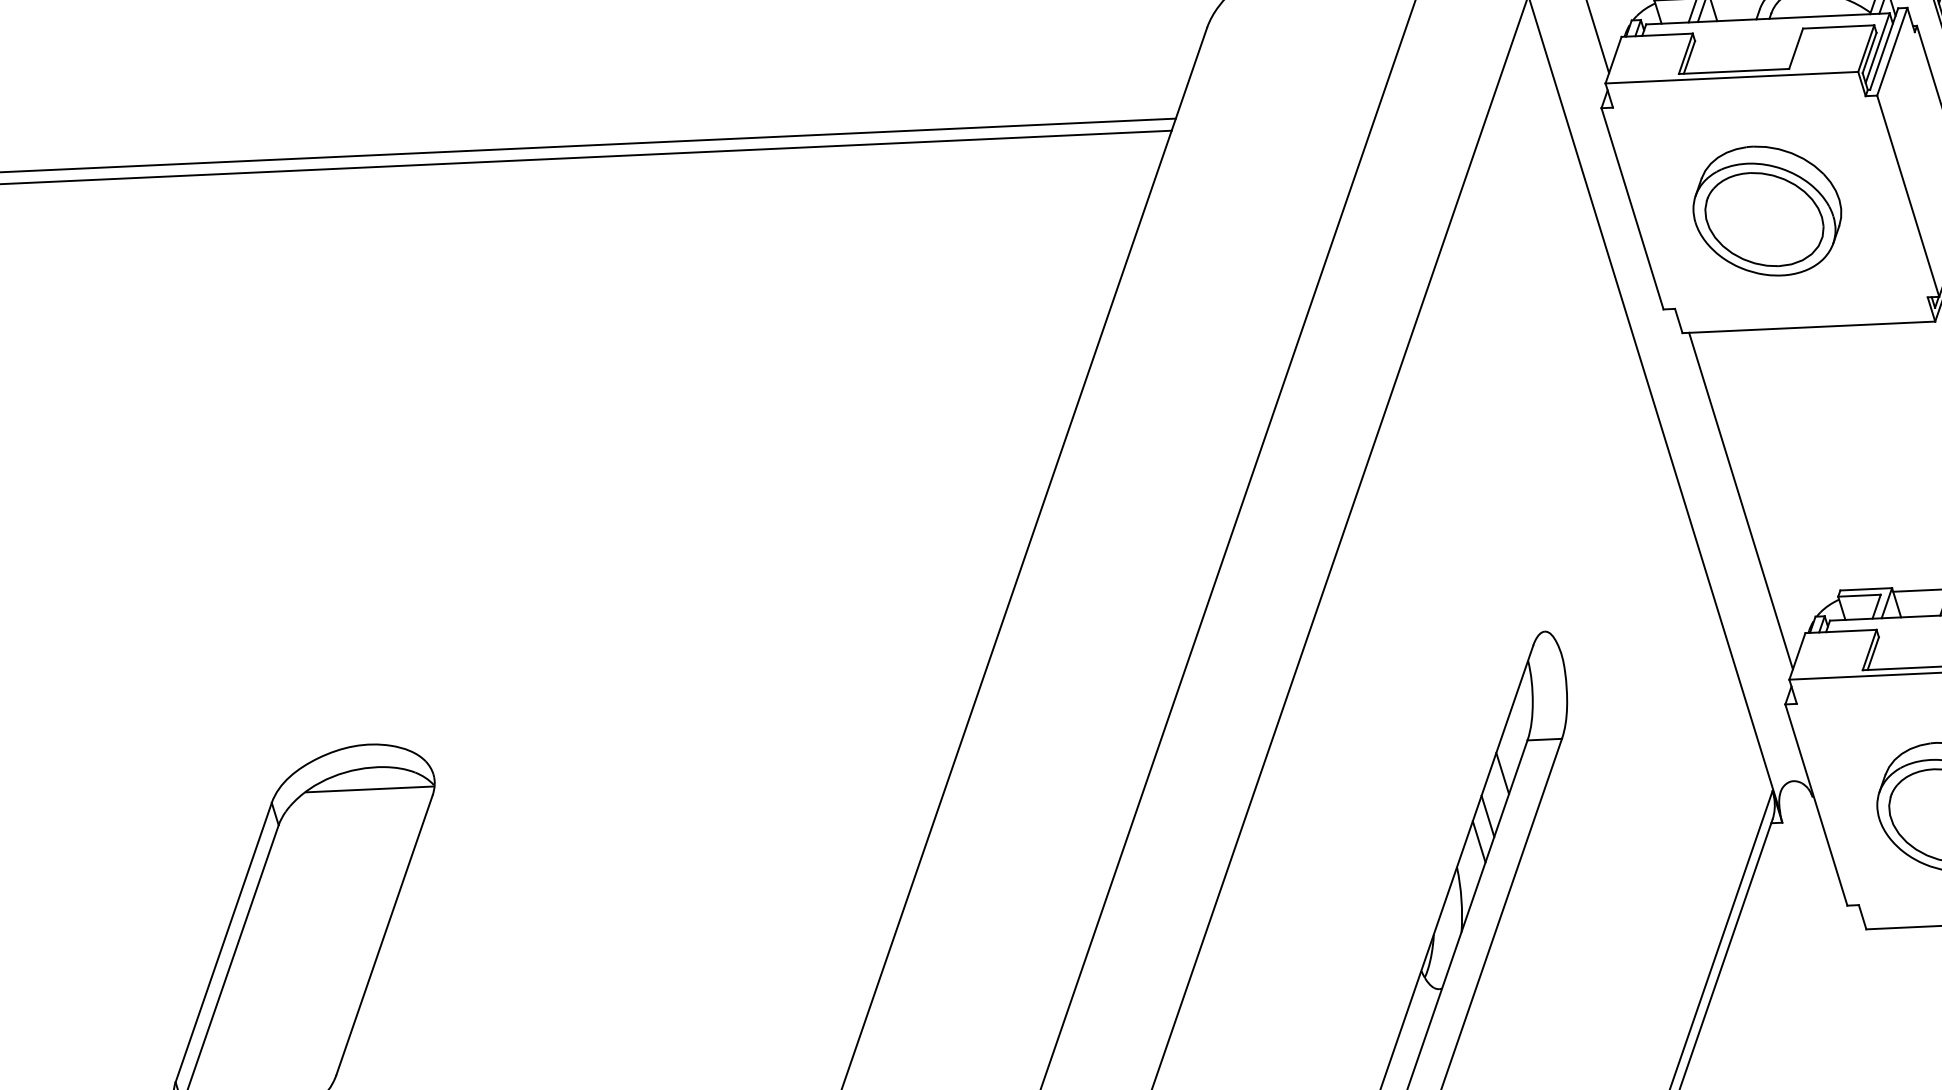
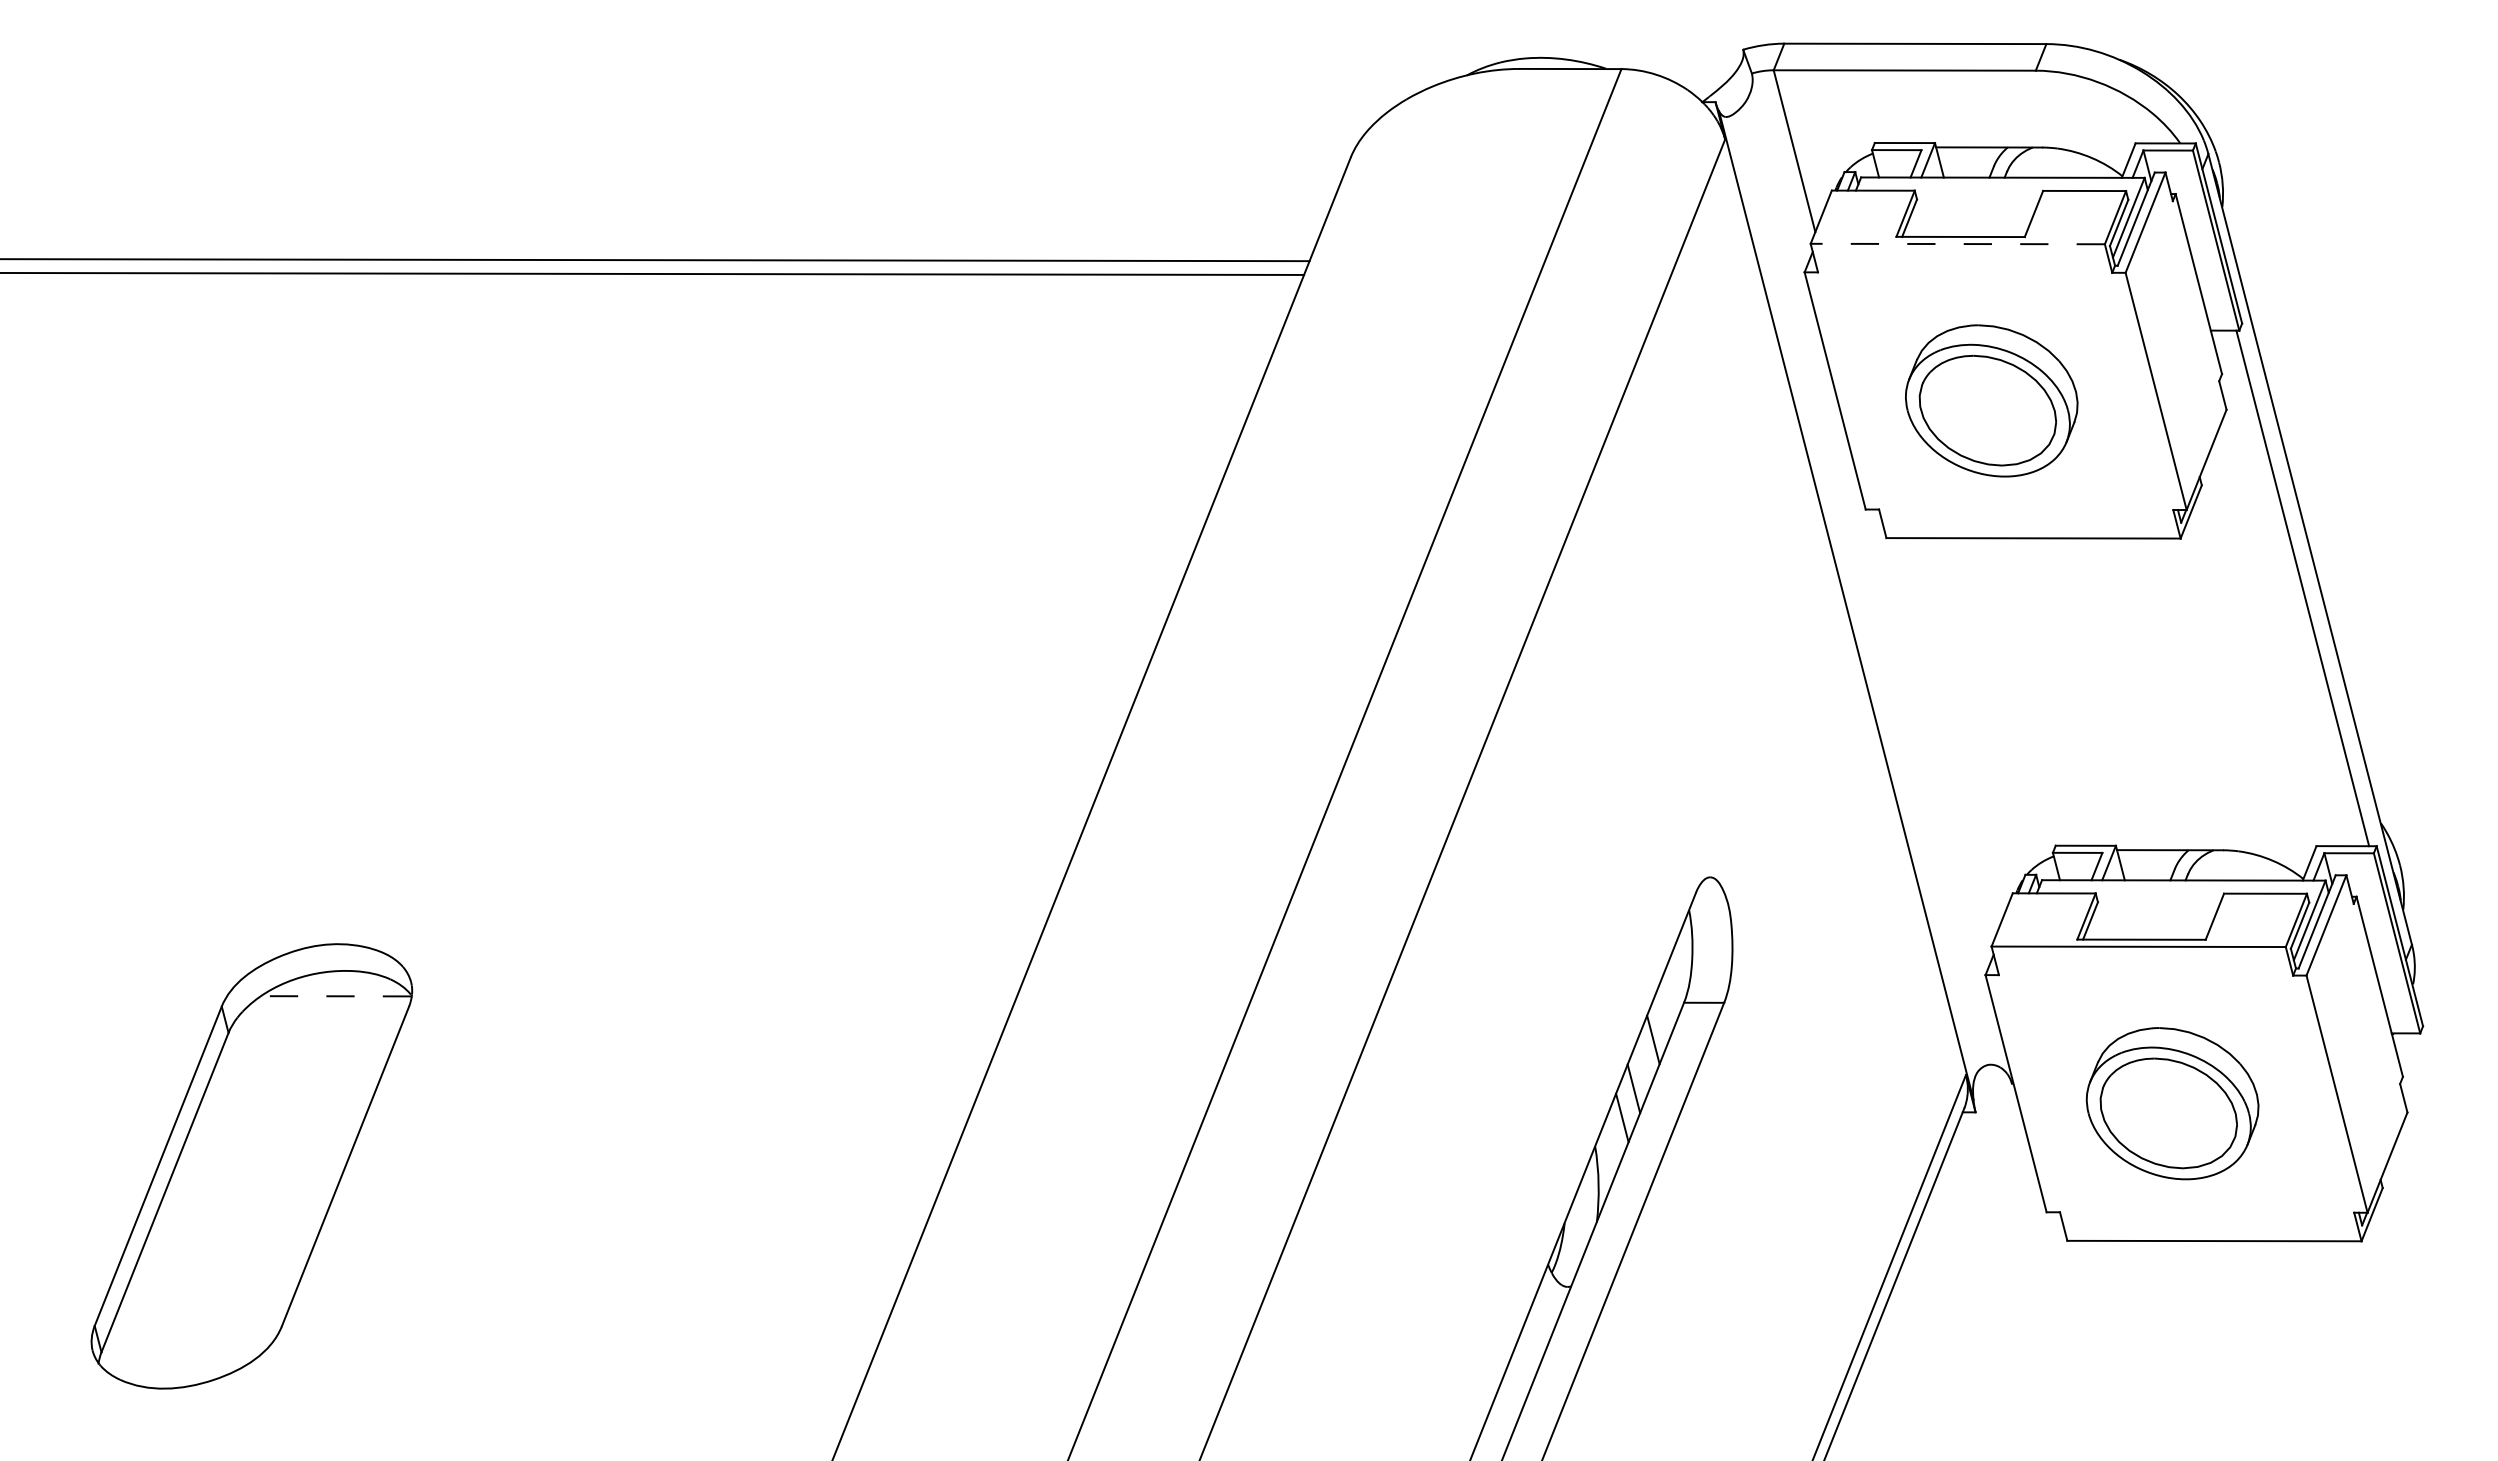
line: (1731, 78) -> (1957, 244), solid -> dashed
line: (1741, 501) -> (1945, 736), removed
line: (369, 789) -> (336, 996), solid -> dashed

